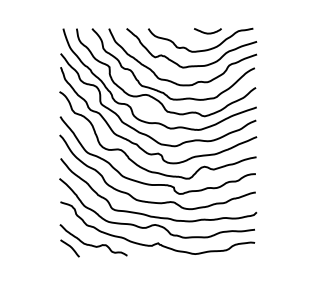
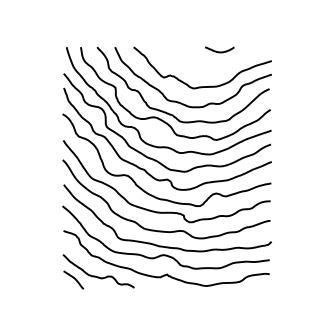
curve: (201, 49) -> (213, 69), removed

